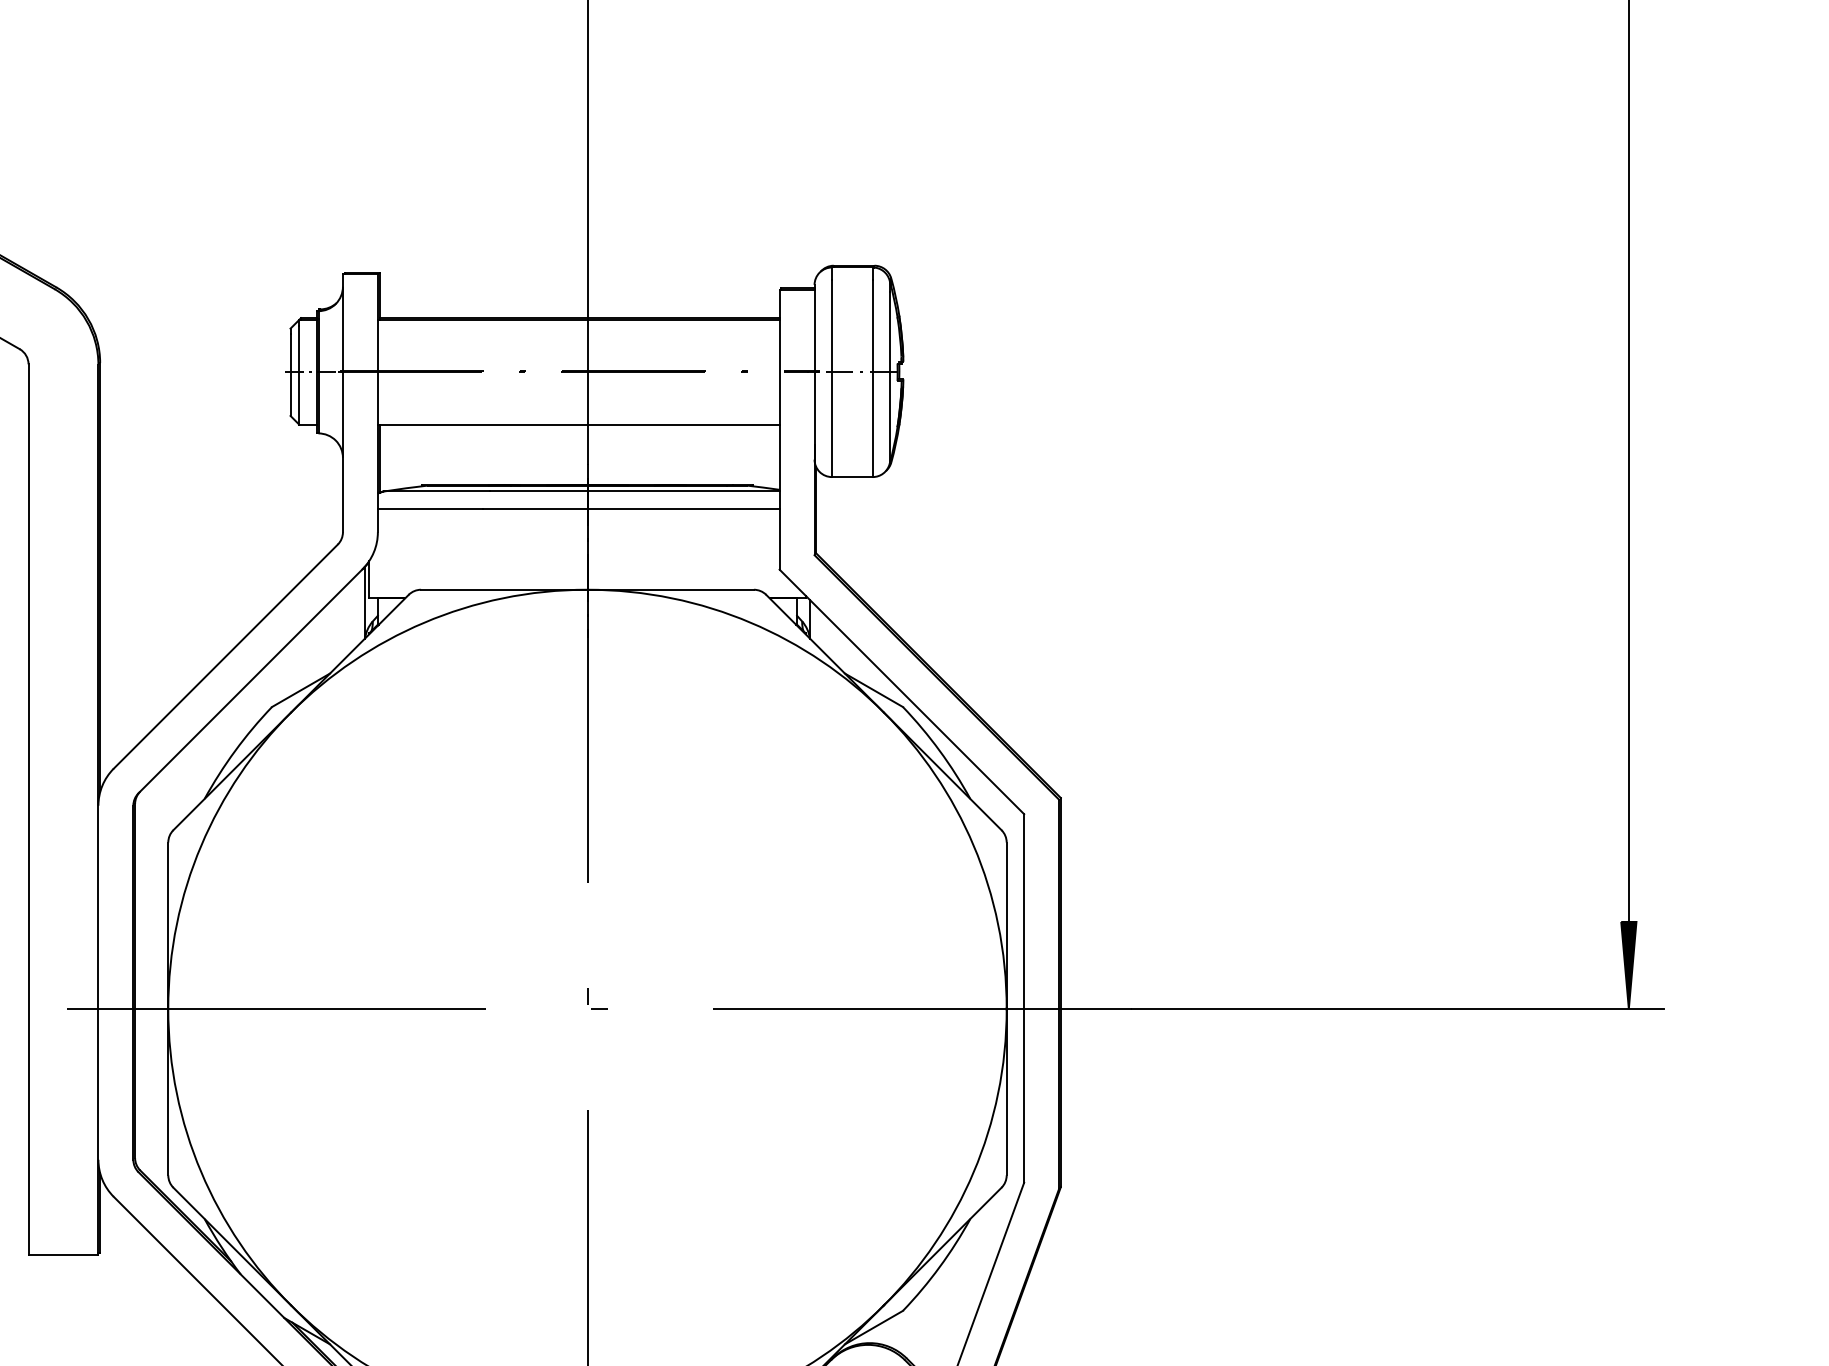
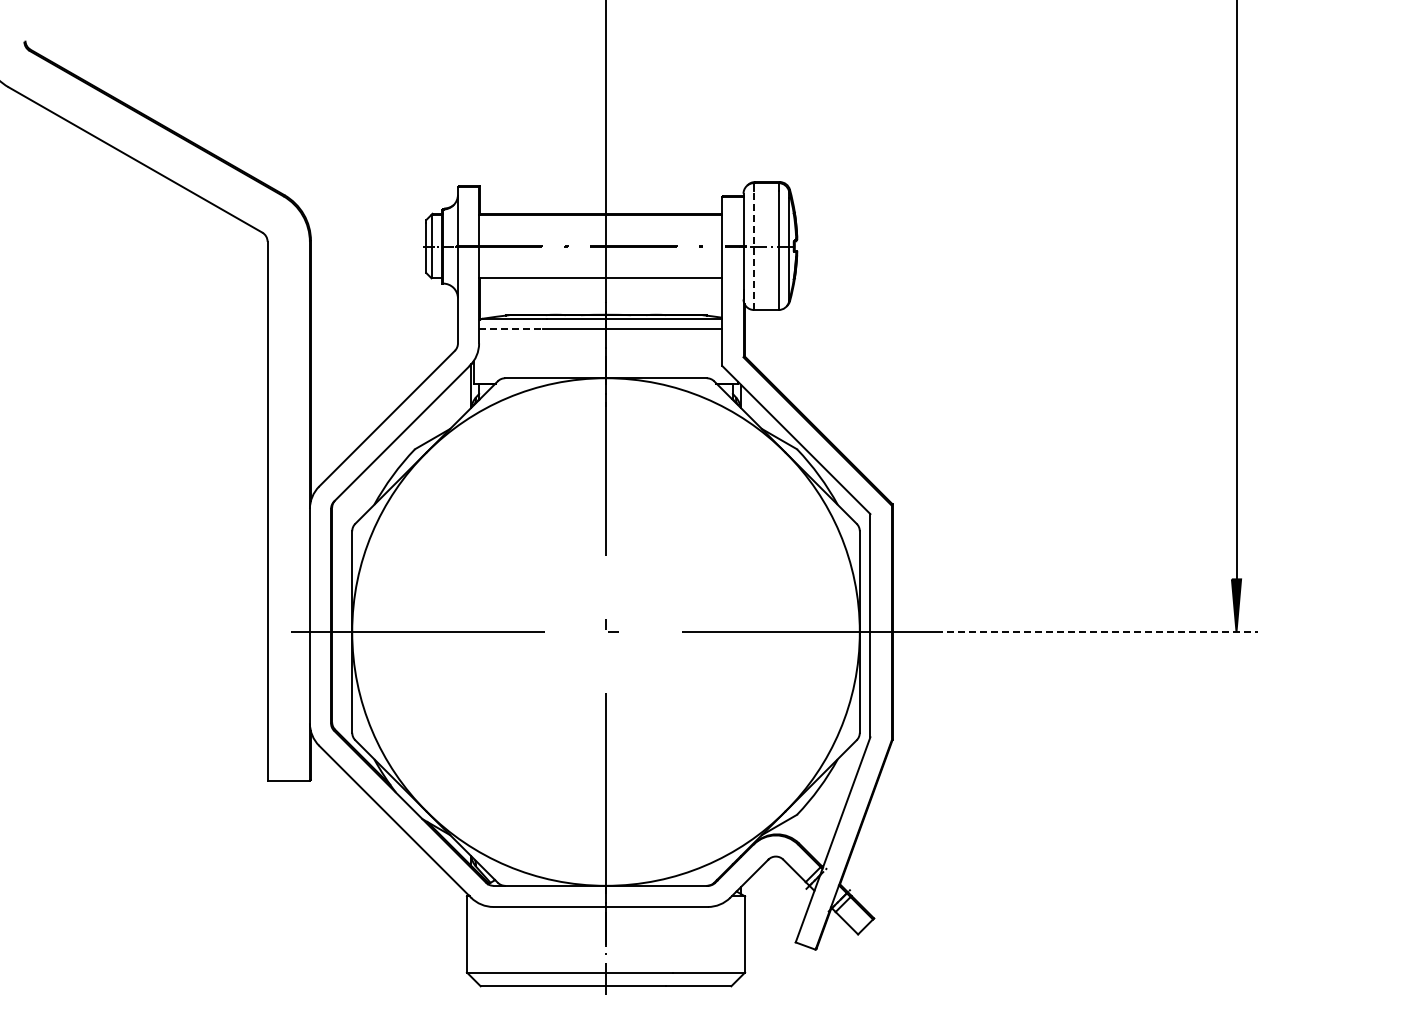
line: (832, 378) -> (754, 250), solid -> dashed
line: (429, 509) -> (510, 329), solid -> dashed
line: (1397, 1009) -> (1096, 632), solid -> dashed

